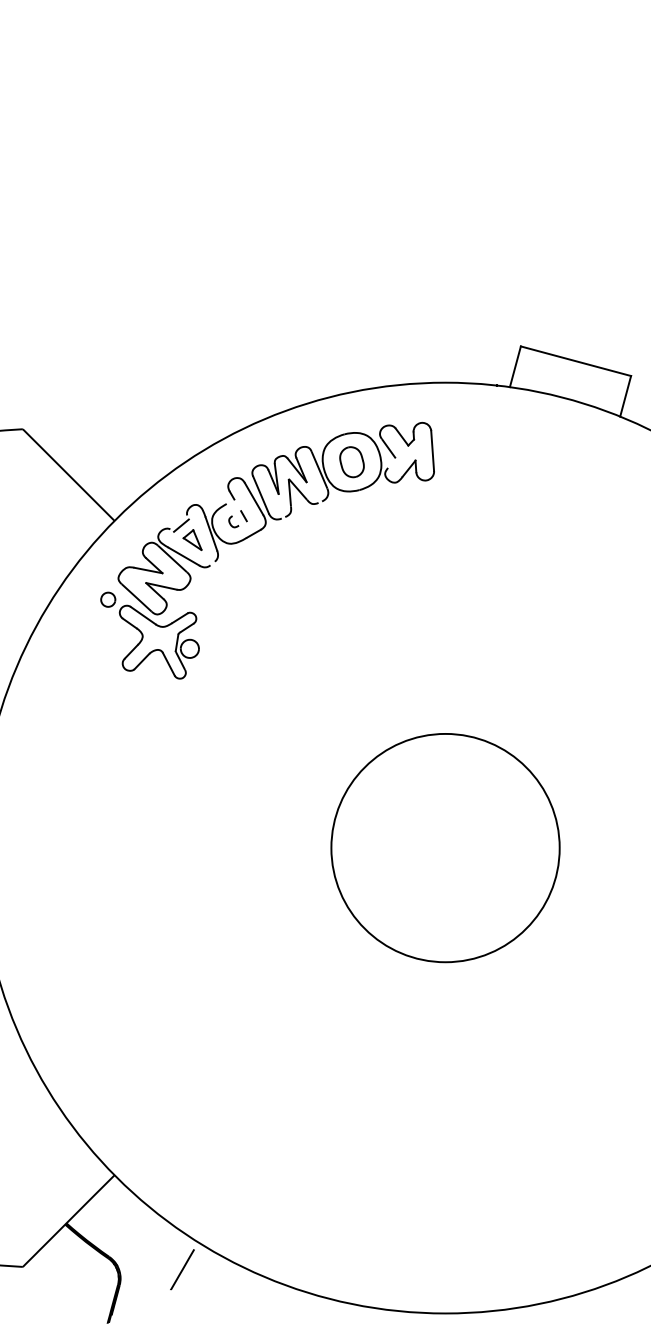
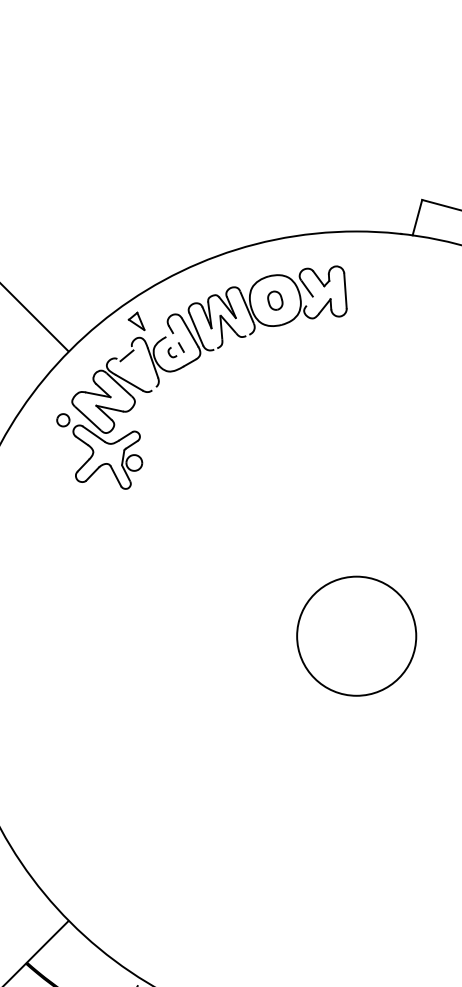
part: (351, 462) -> (274, 300), size x0.7
part: (192, 539) -> (136, 320), moved
circle: (445, 847) -> (356, 635), size x0.6

